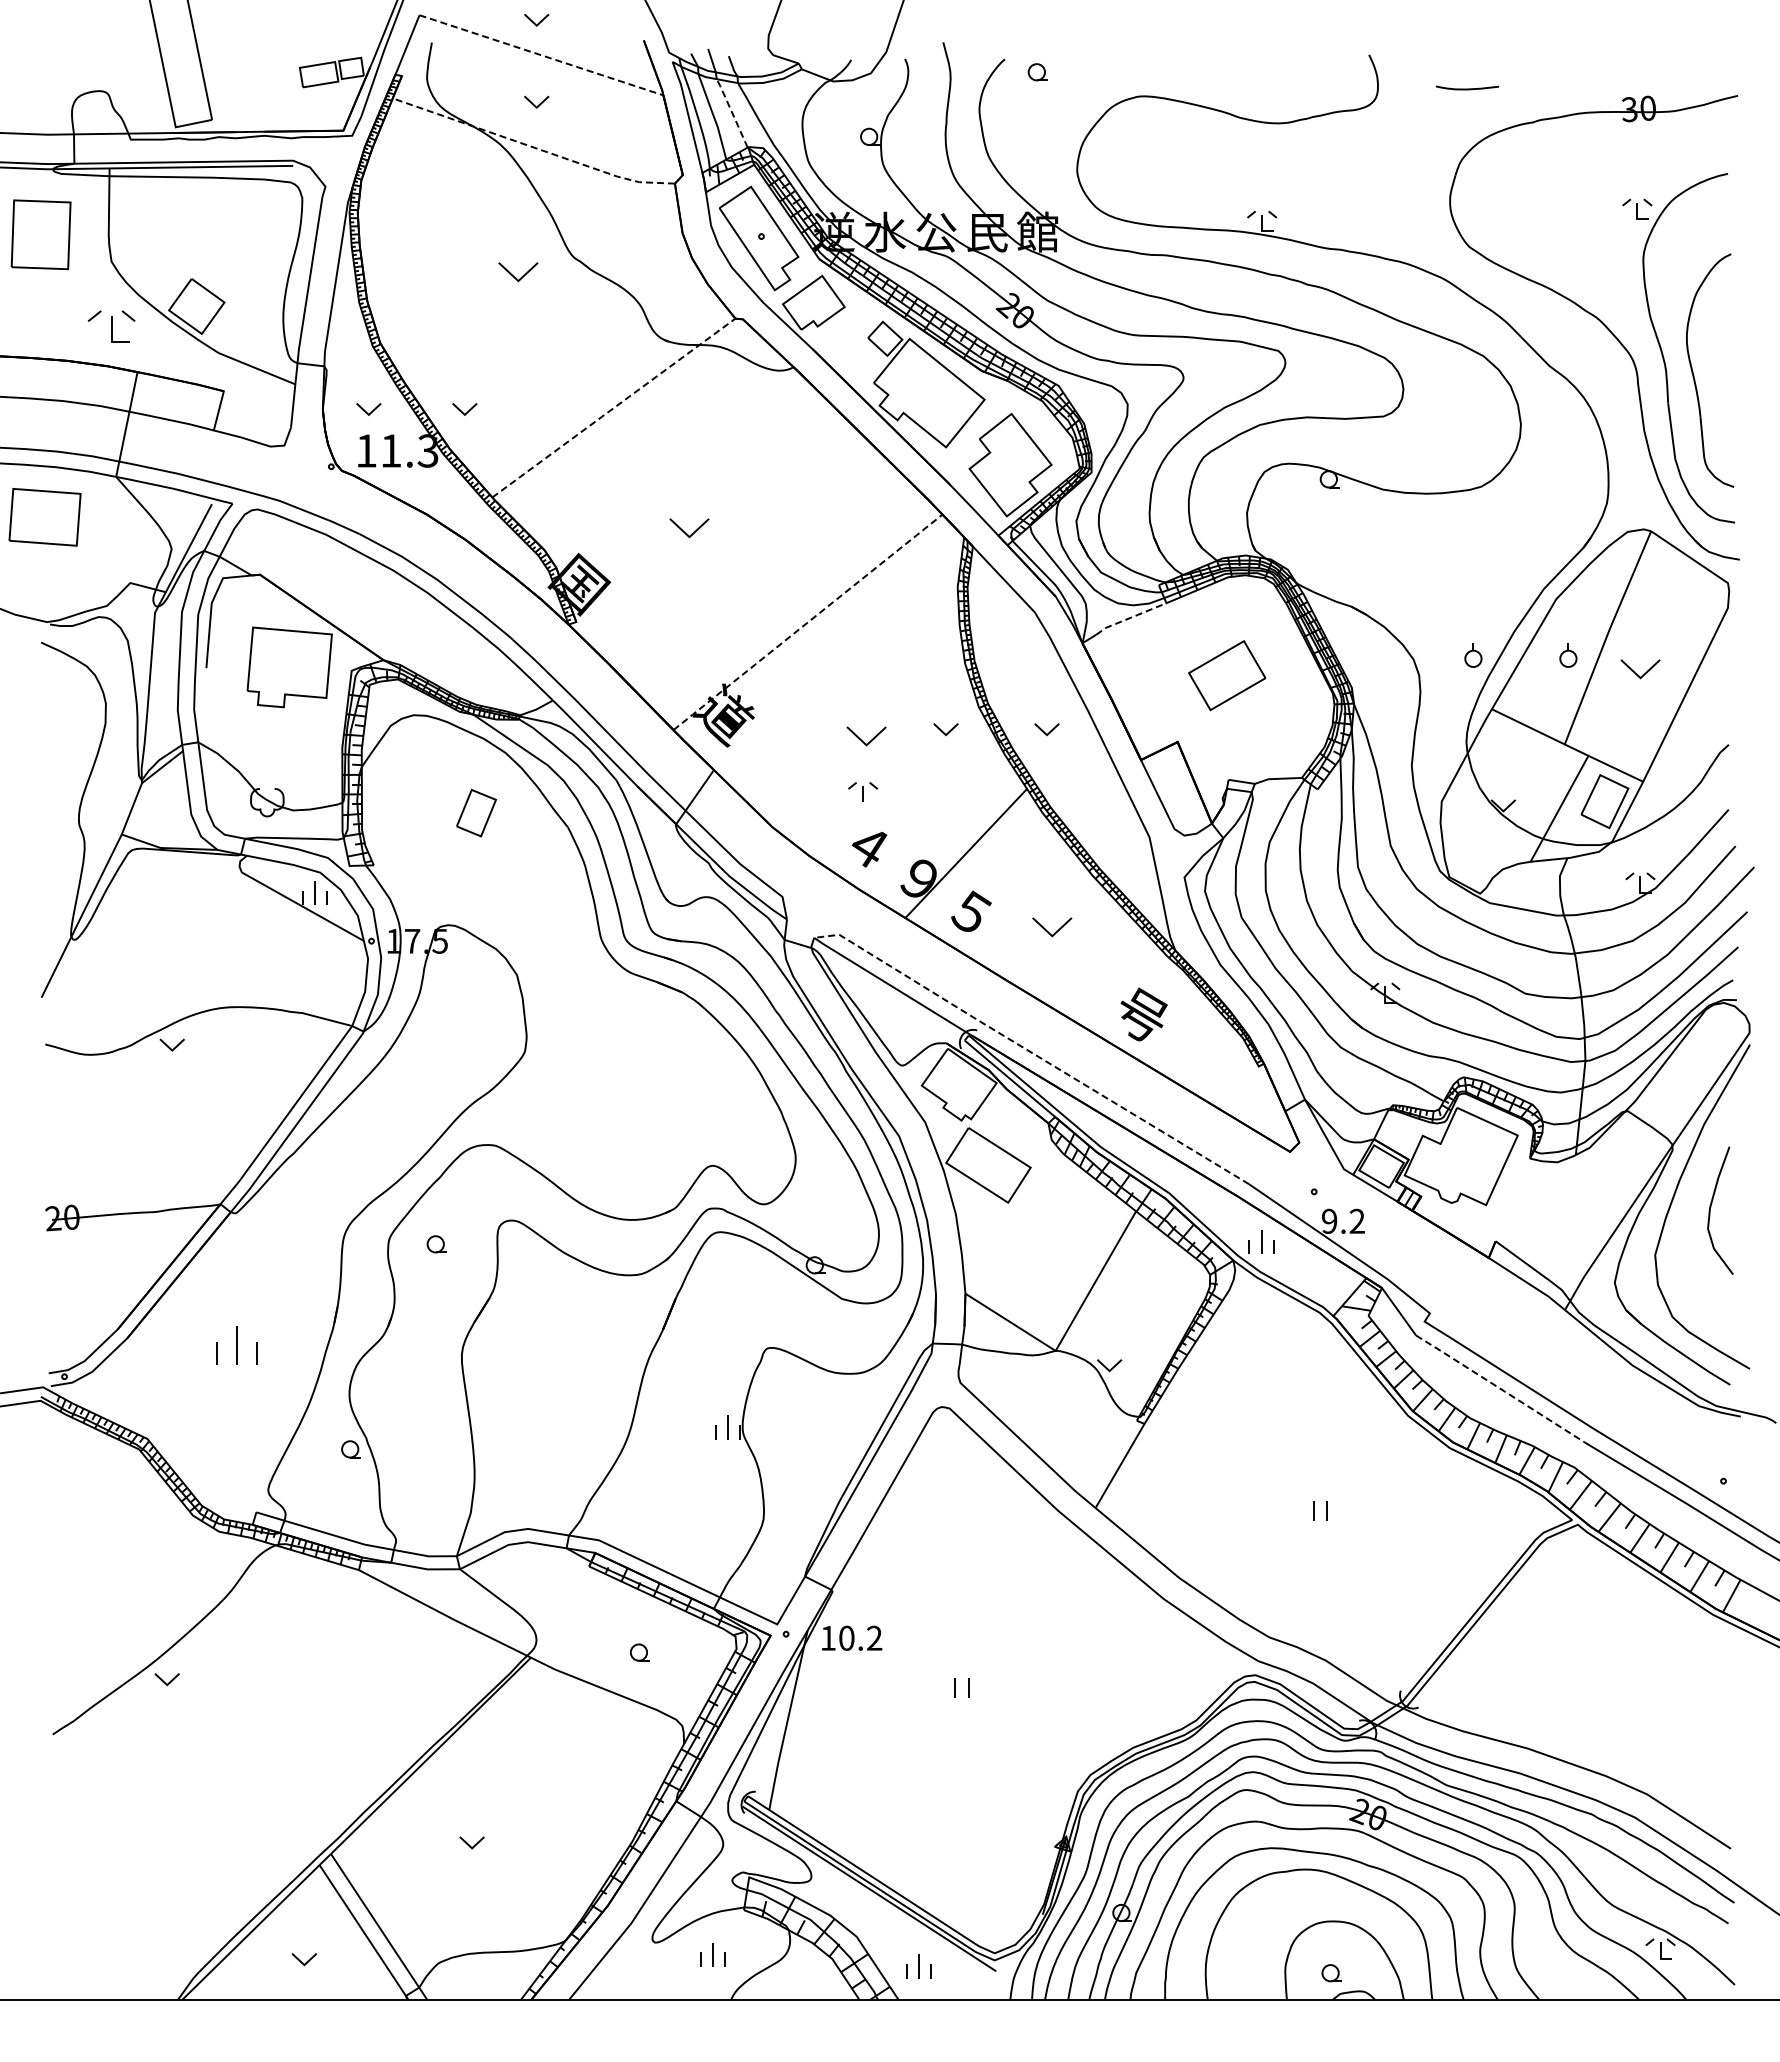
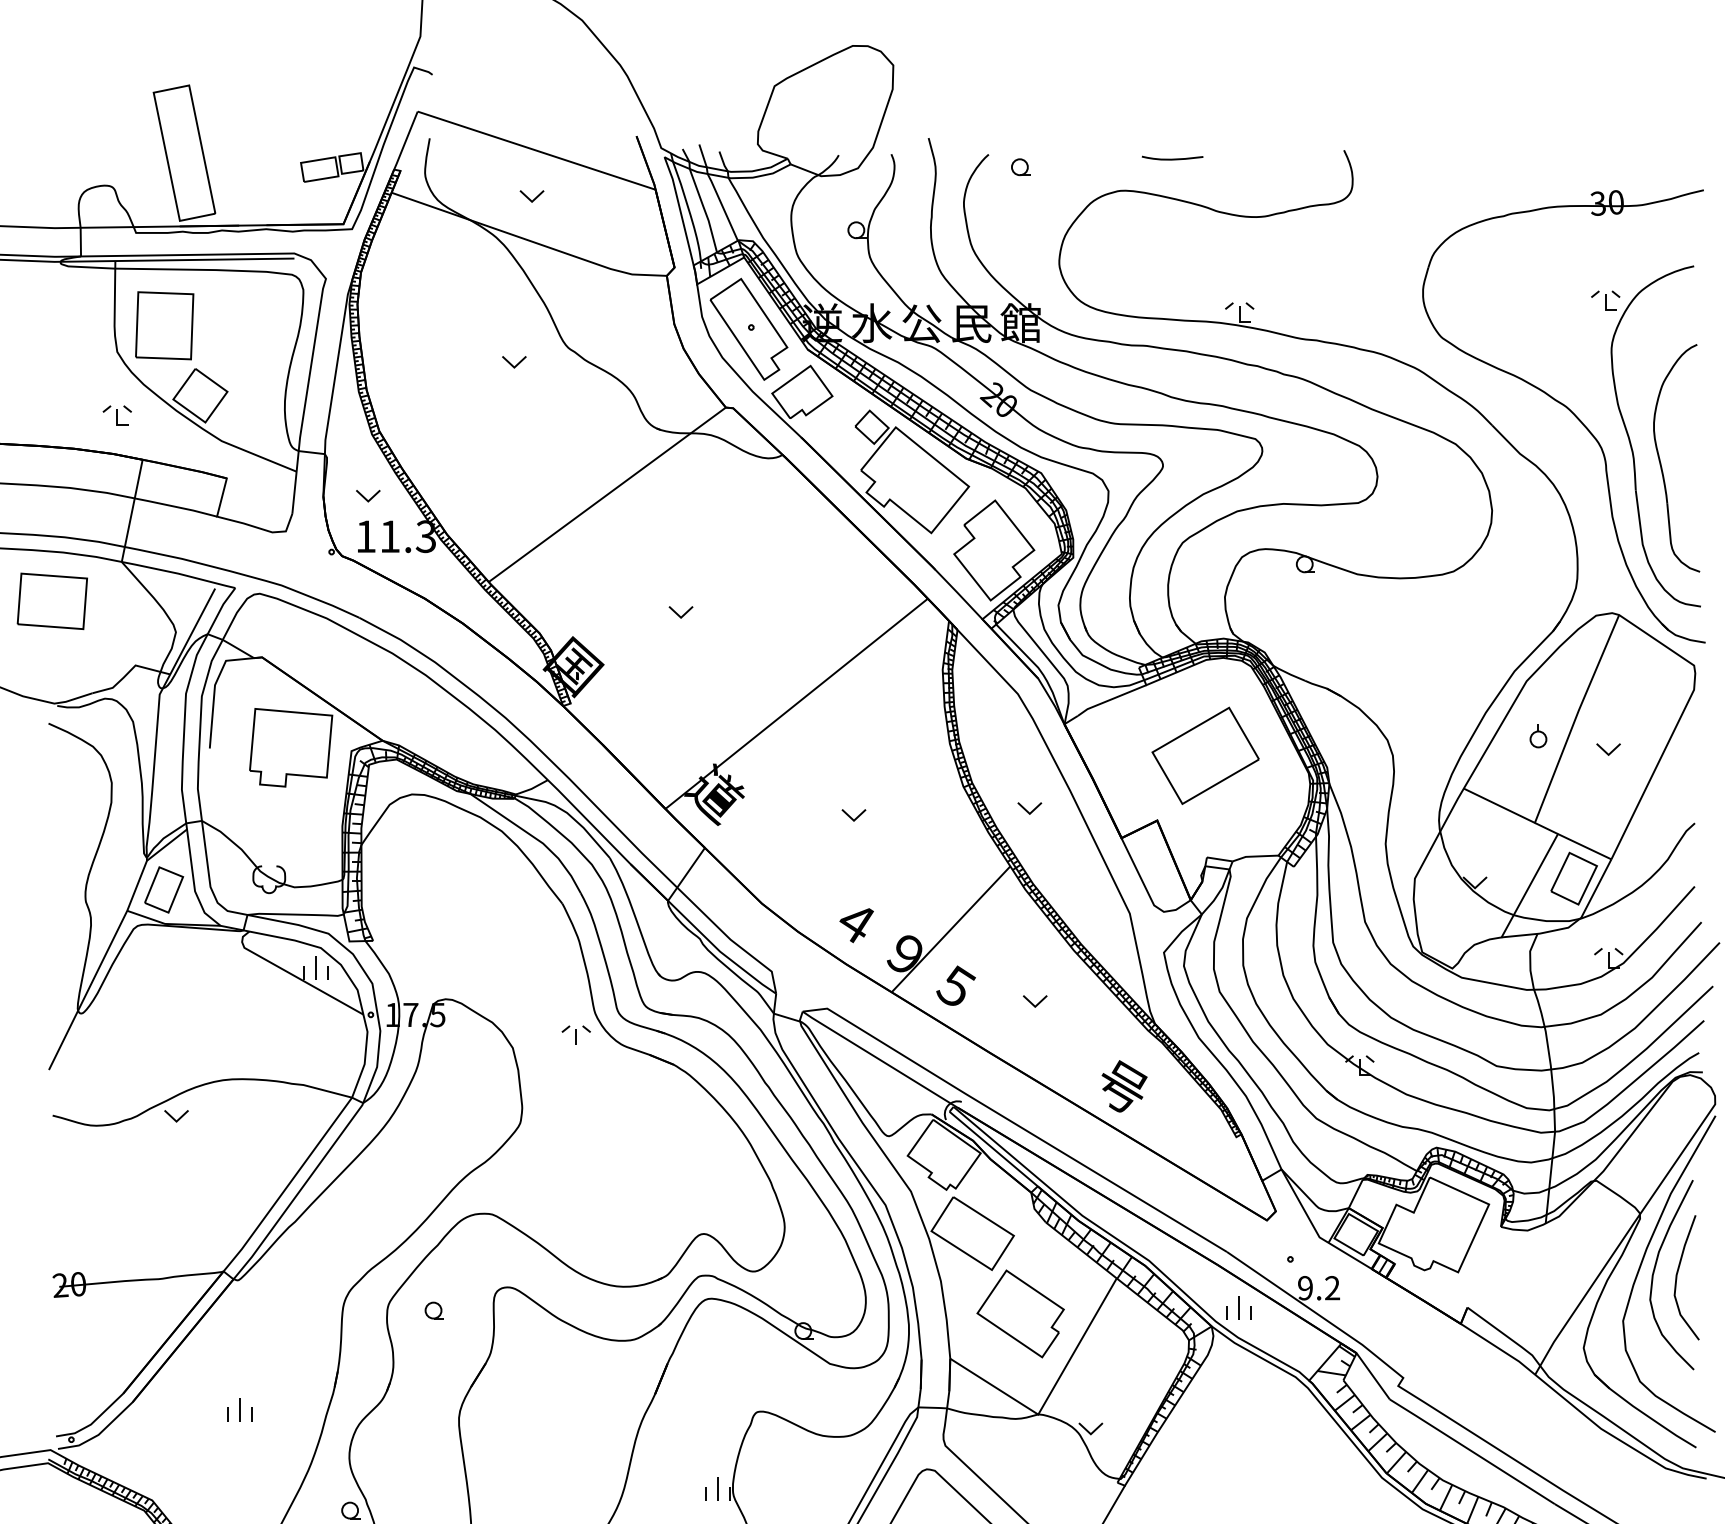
part: (536, 19) -> (531, 115), removed
line: (541, 55) -> (536, 150), dashed -> solid
curve: (1466, 88) -> (1171, 158), moved
line: (731, 112) -> (722, 206), dashed -> solid
line: (533, 147) -> (528, 240), dashed -> solid
part: (40, 234) -> (164, 325), moved
part: (518, 271) -> (514, 361), size x0.62
part: (111, 326) -> (117, 415), size x0.62
line: (614, 407) -> (607, 494), dashed -> solid
part: (464, 409) -> (461, 496), removed
part: (689, 528) -> (681, 612), size x0.62
line: (1130, 618) -> (1111, 700), dashed -> solid
line: (808, 622) -> (797, 703), dashed -> solid
part: (1473, 655) -> (1445, 736), removed
part: (1639, 668) -> (1607, 748), size x0.62
part: (1226, 675) -> (1204, 755), size x1.43
part: (945, 729) -> (930, 808), removed
part: (866, 736) -> (853, 815), size x0.62
part: (863, 791) -> (576, 1034), moved
part: (476, 812) -> (164, 889), moved
part: (1052, 927) -> (1035, 1001), size x0.62
line: (1031, 1052) -> (1014, 1123), dashed -> solid
curve: (1688, 1201) -> (1655, 1268), added
part: (1037, 1247) -> (1020, 1313), added
part: (236, 1345) -> (239, 1409), size x0.62
line: (1500, 1388) -> (1472, 1451), dashed -> solid

